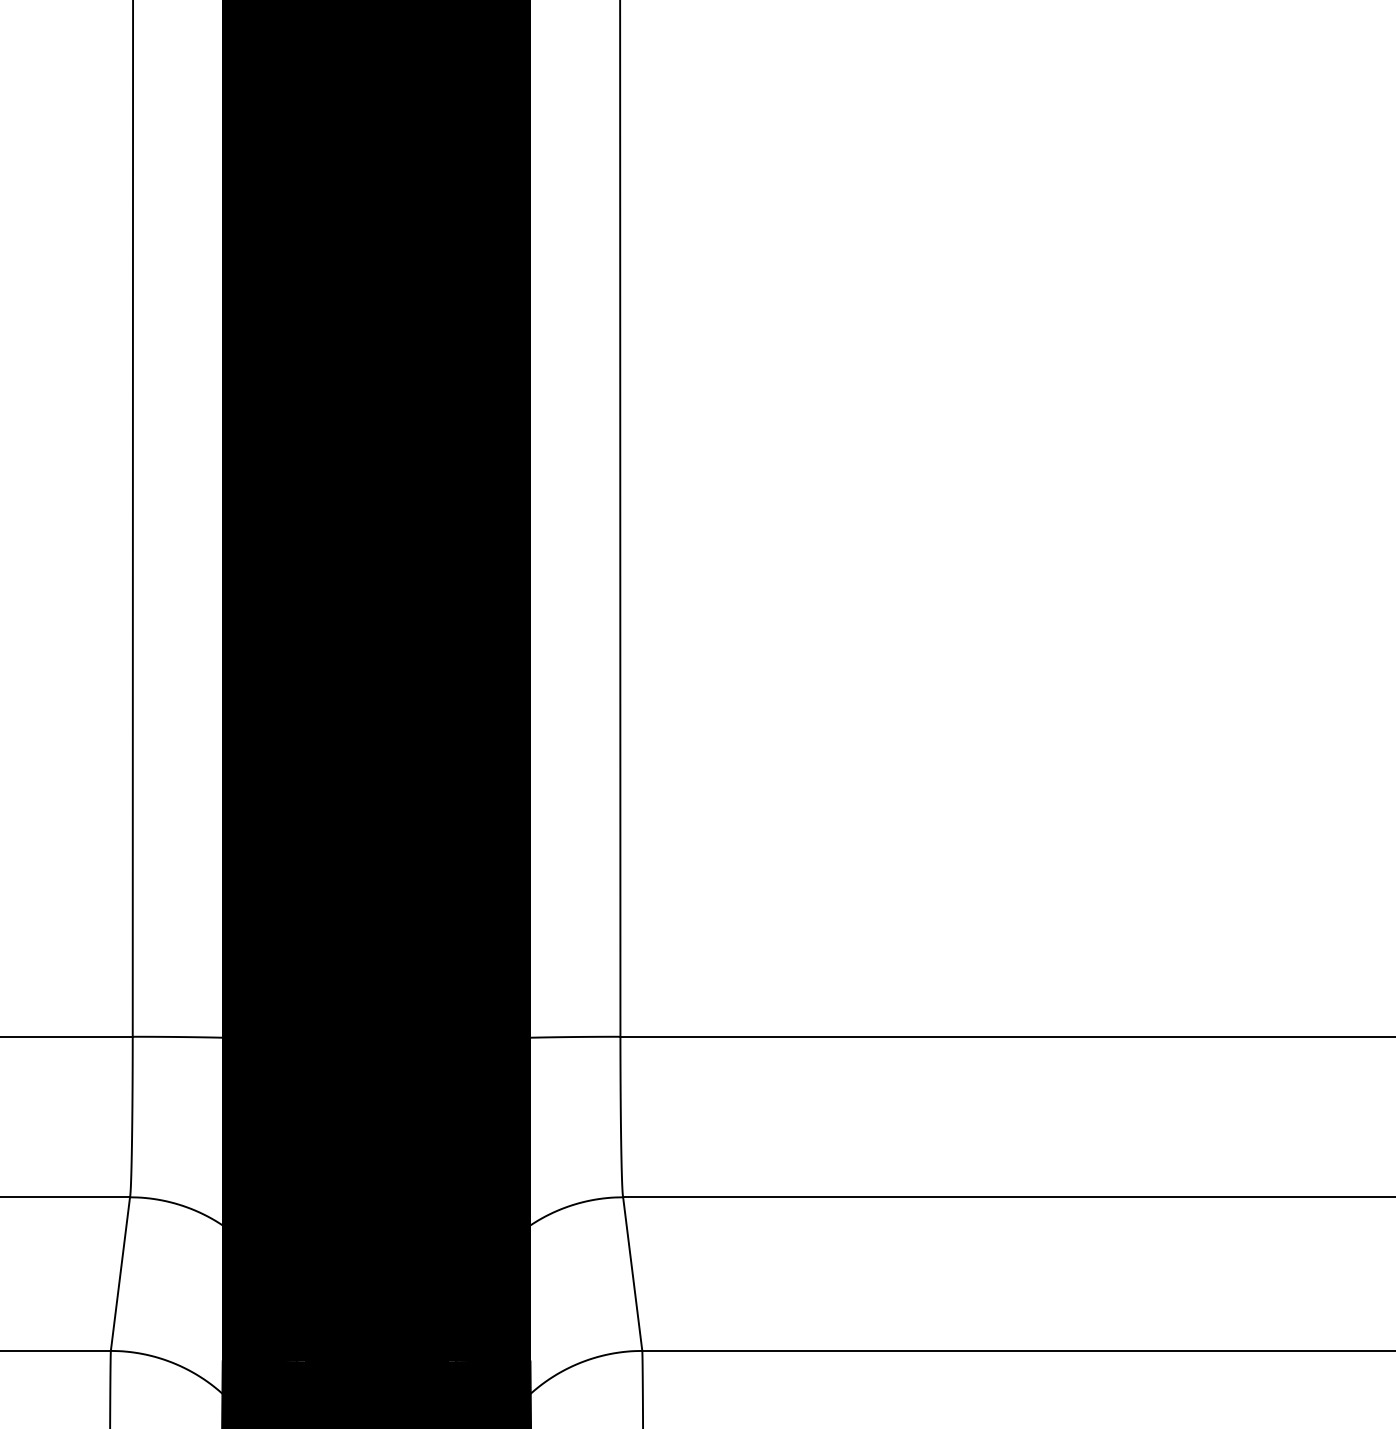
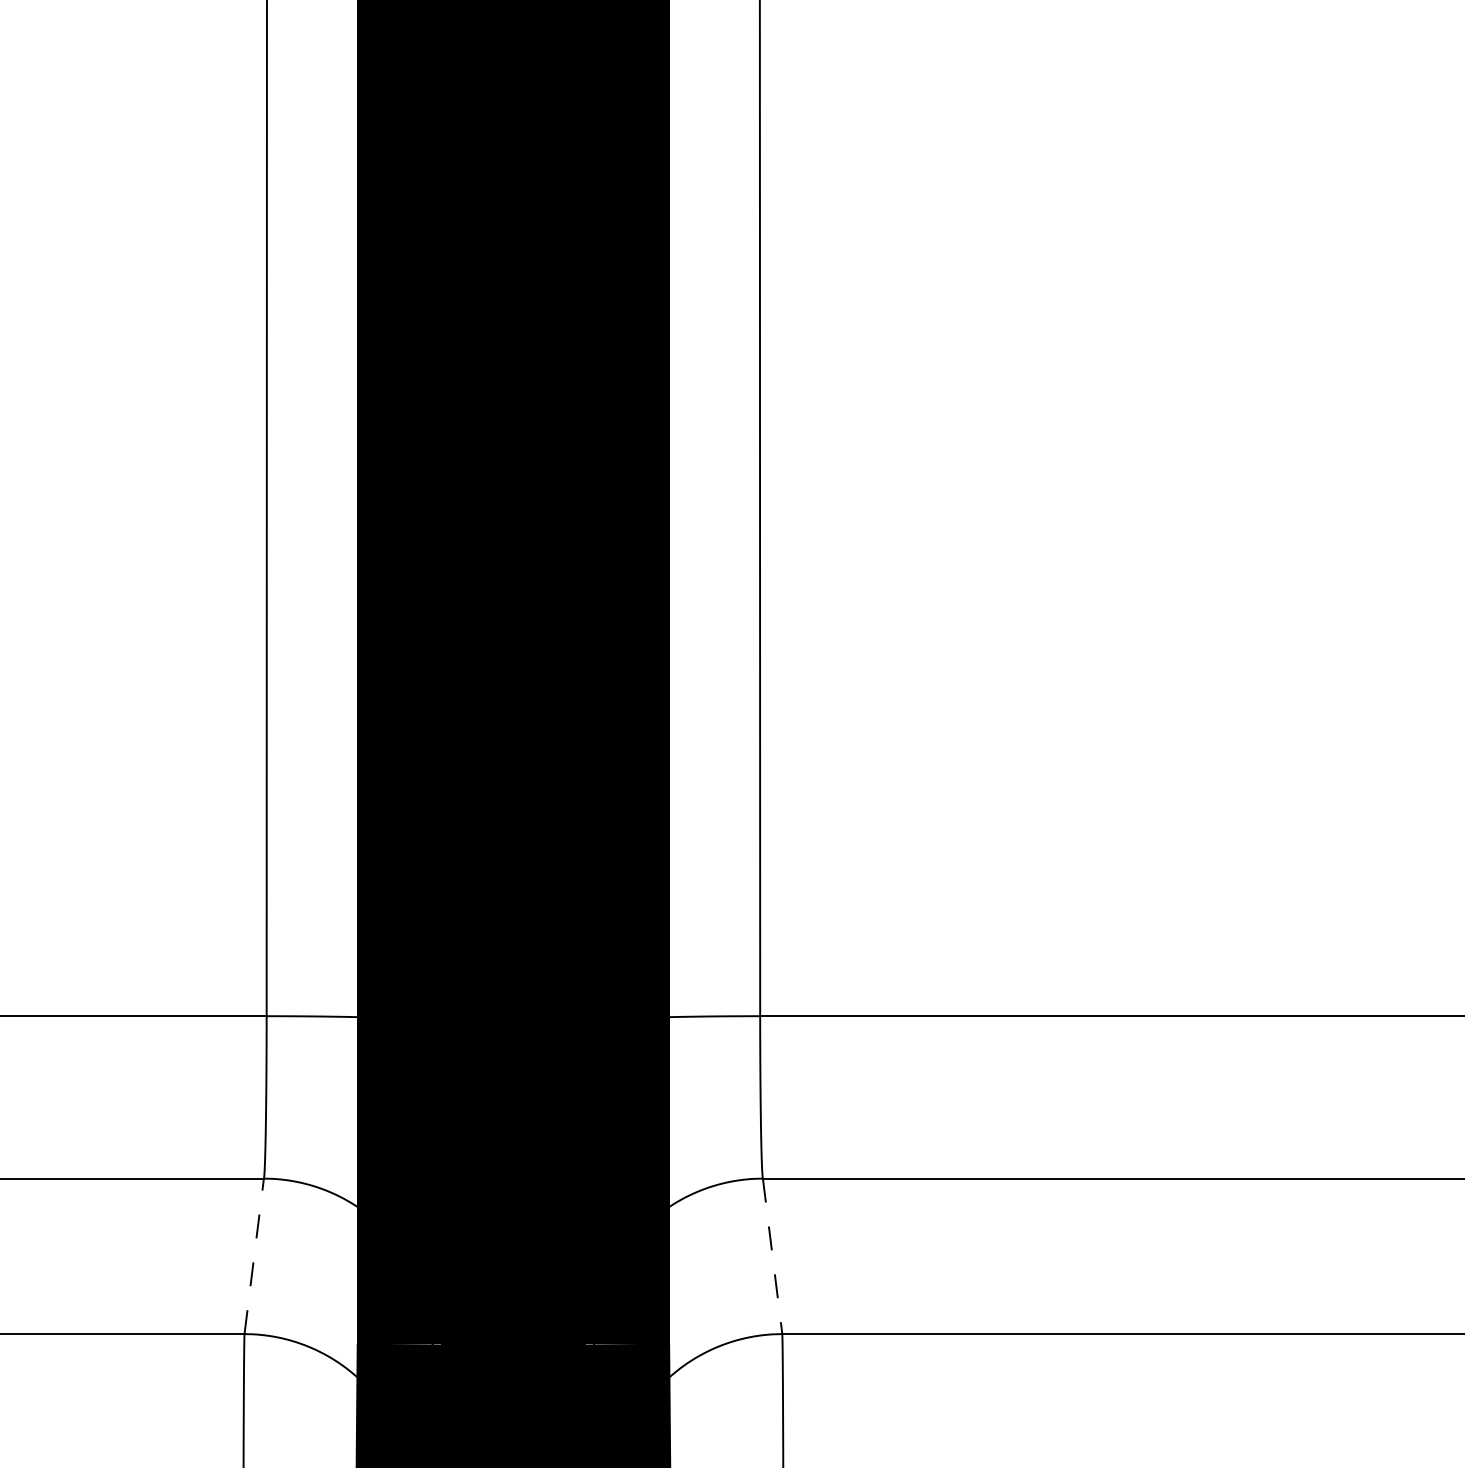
line: (120, 1273) -> (254, 1255), solid -> dashed
line: (632, 1274) -> (772, 1256), solid -> dashed

